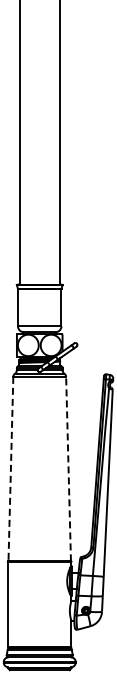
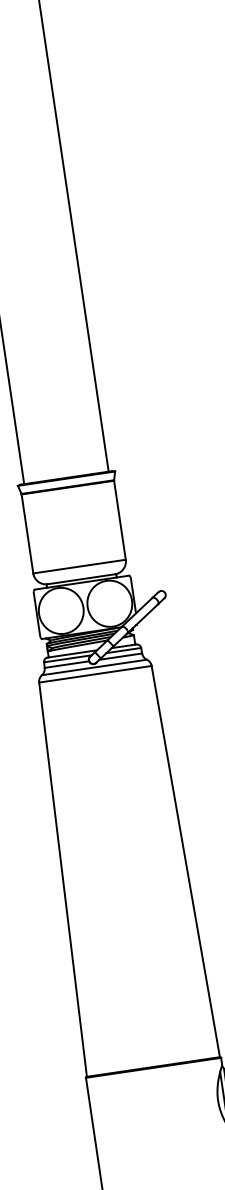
line: (68, 468) -> (185, 860), dashed -> solid
line: (10, 469) -> (62, 880), dashed -> solid

